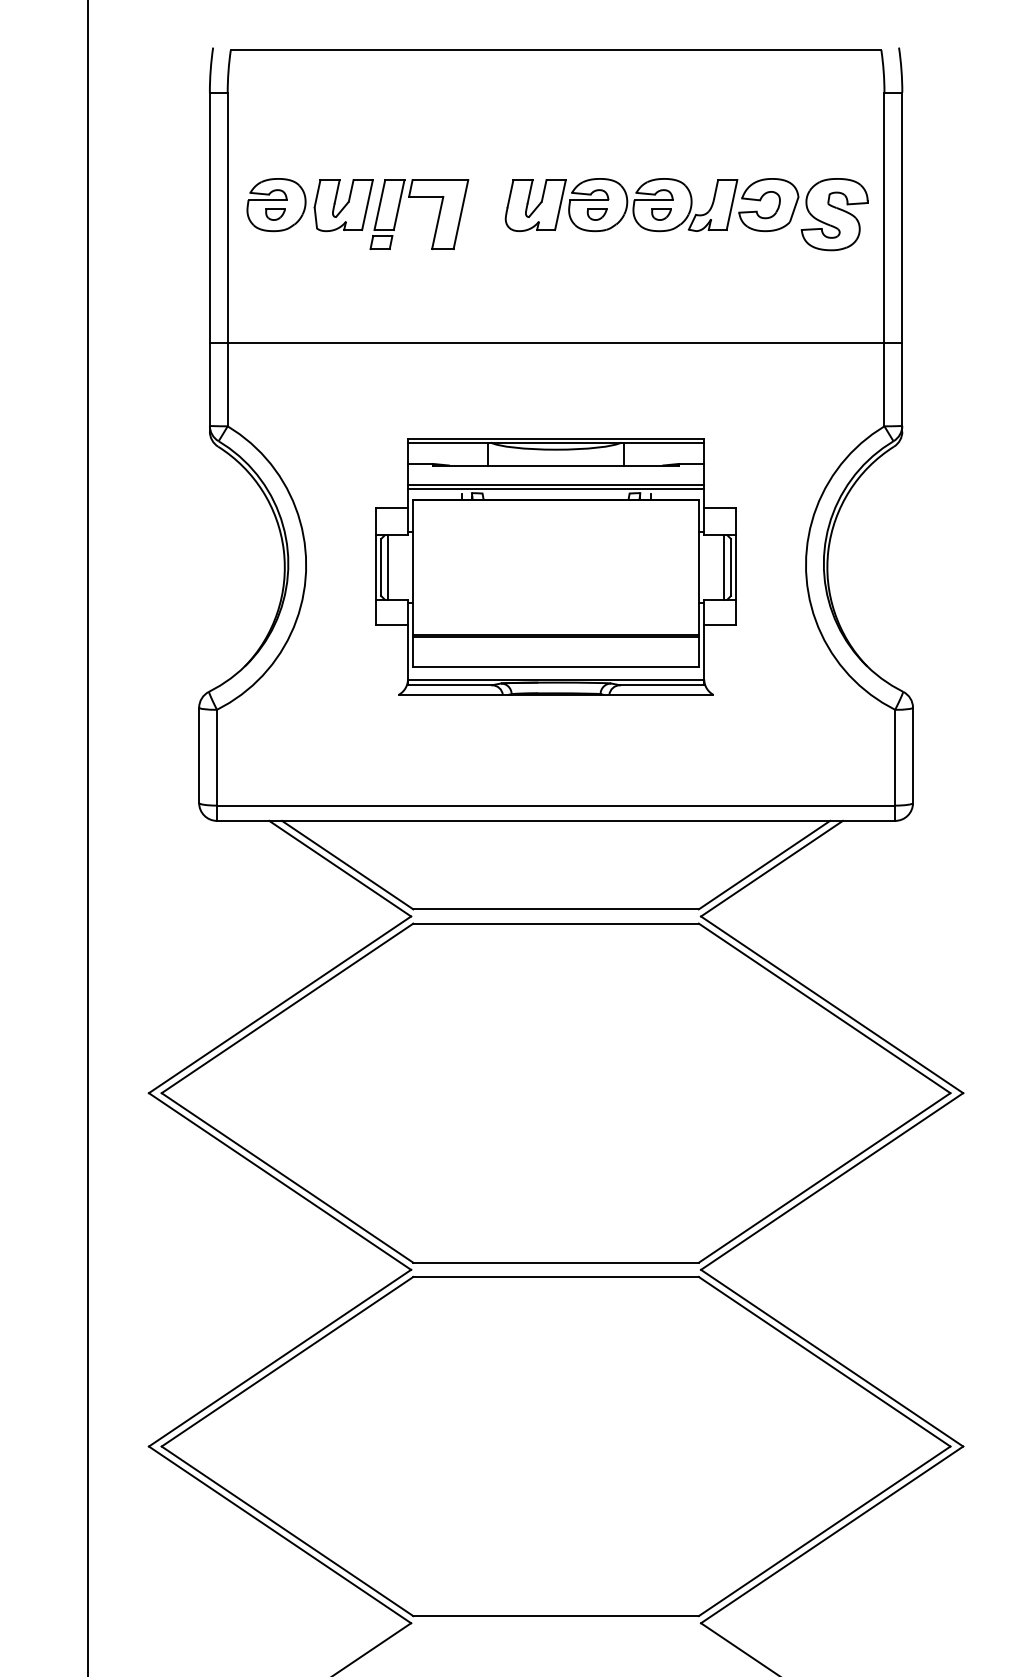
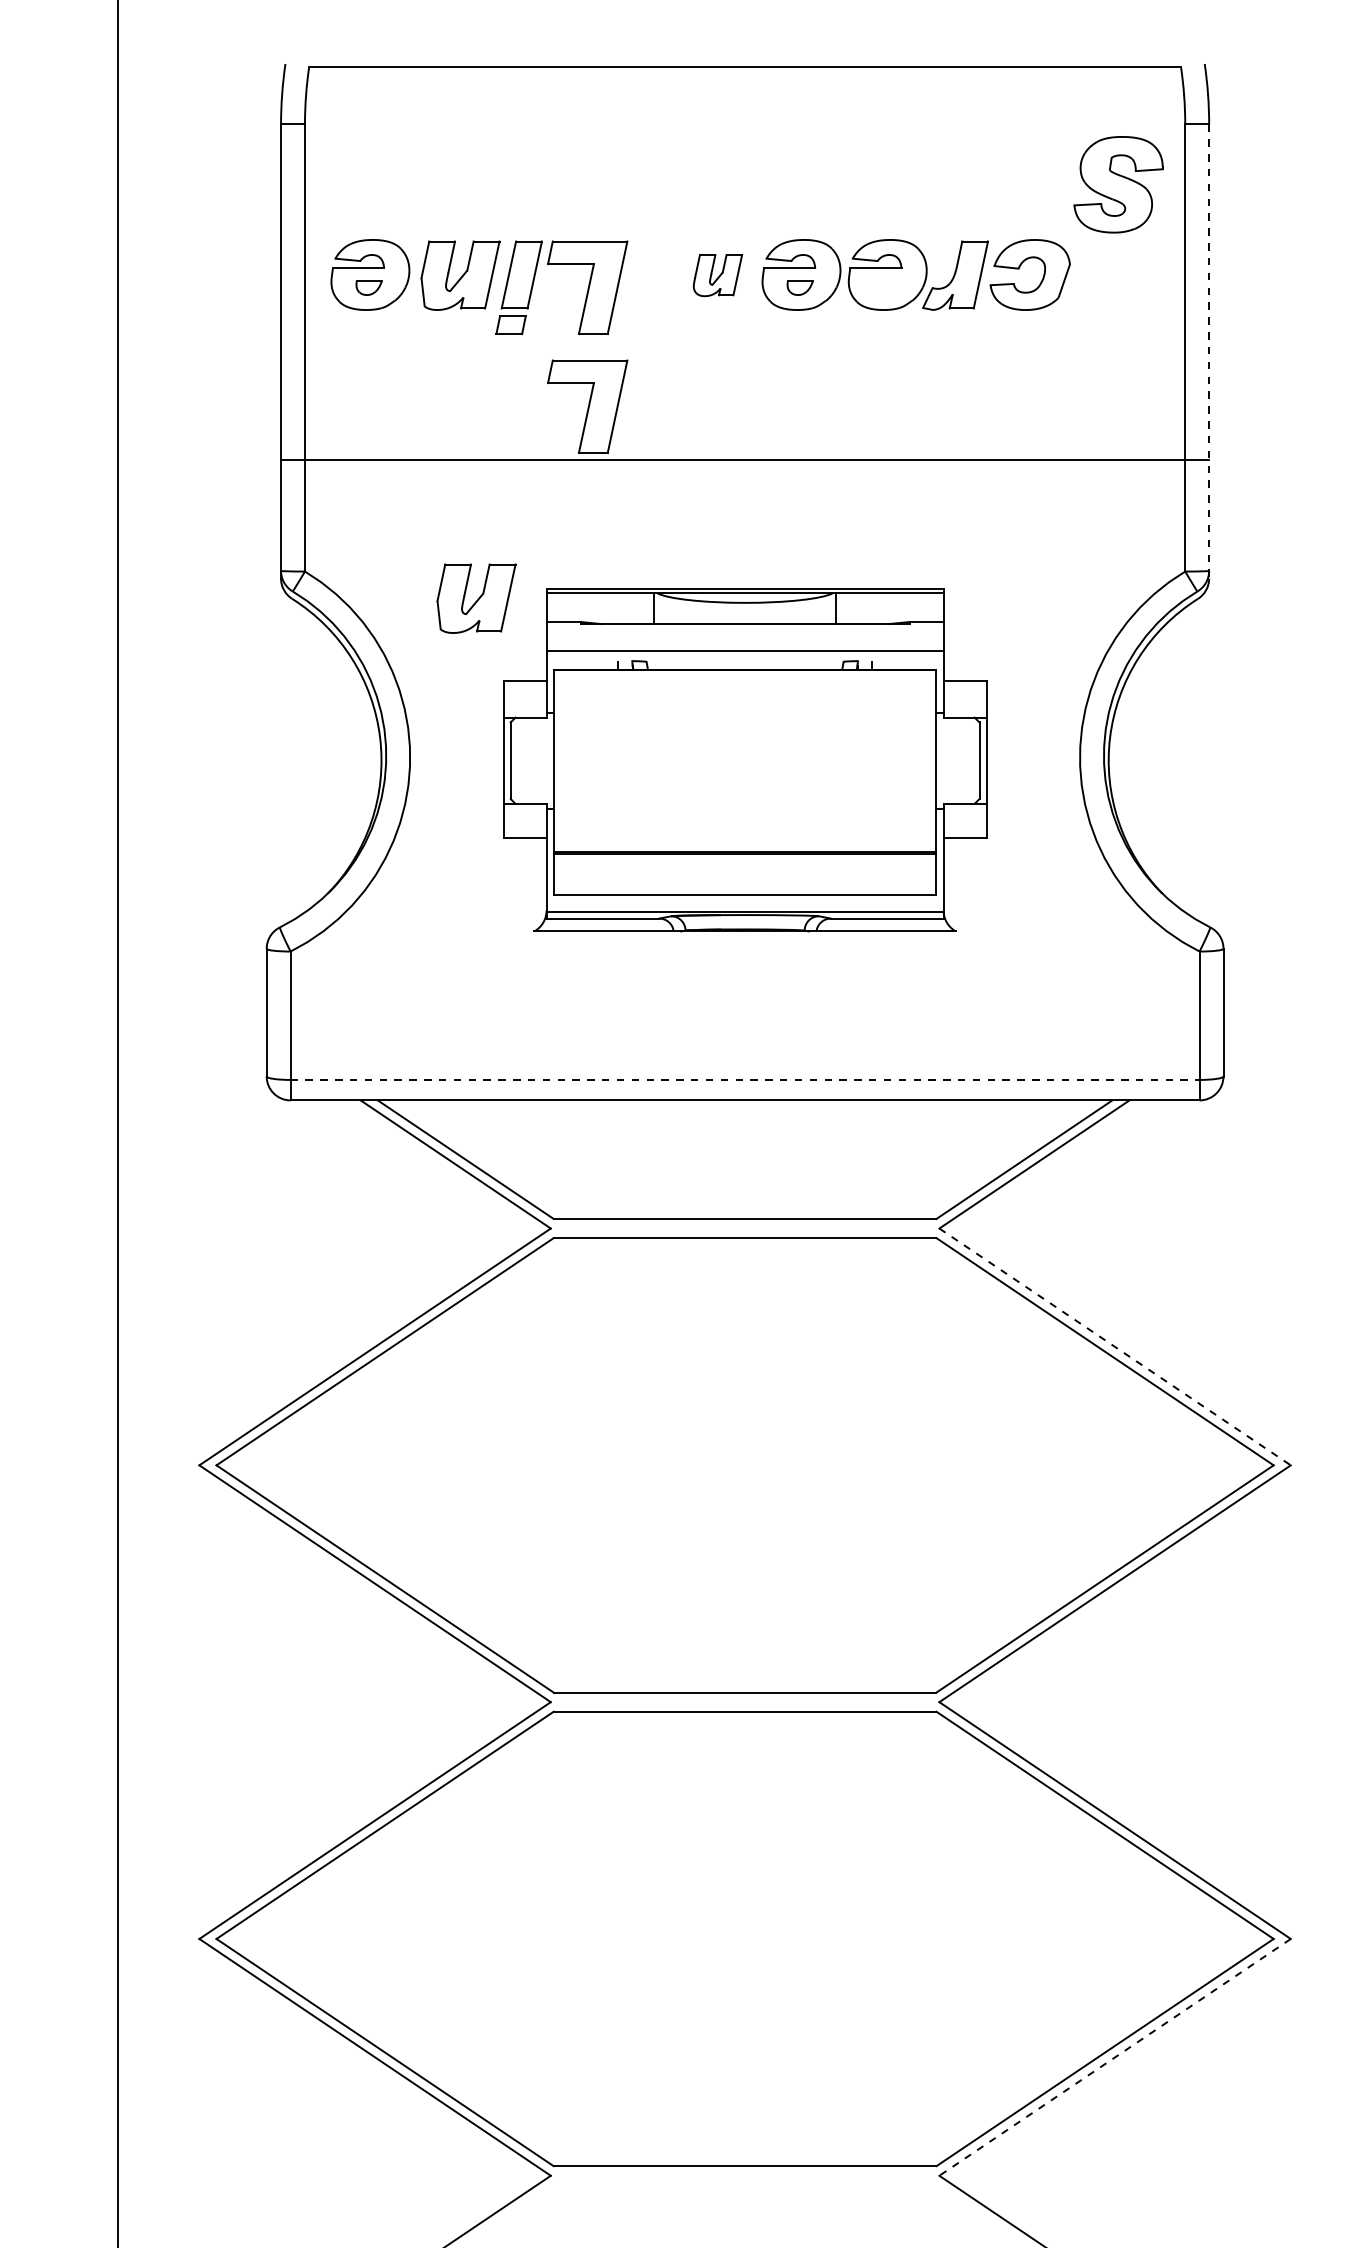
part: (535, 205) -> (717, 275), size x0.6
part: (661, 214) -> (886, 287), removed
part: (834, 214) -> (1118, 184), moved
line: (902, 262) -> (1209, 352), solid -> dashed
part: (438, 303) -> (587, 406), added
part: (355, 446) -> (476, 598), added
line: (555, 488) -> (744, 655), removed
line: (388, 567) -> (520, 760), removed
line: (723, 567) -> (969, 760), removed
line: (556, 805) -> (745, 1079), solid -> dashed
line: (832, 1004) -> (1115, 1346), solid -> dashed
line: (832, 1534) -> (1115, 2057), solid -> dashed

